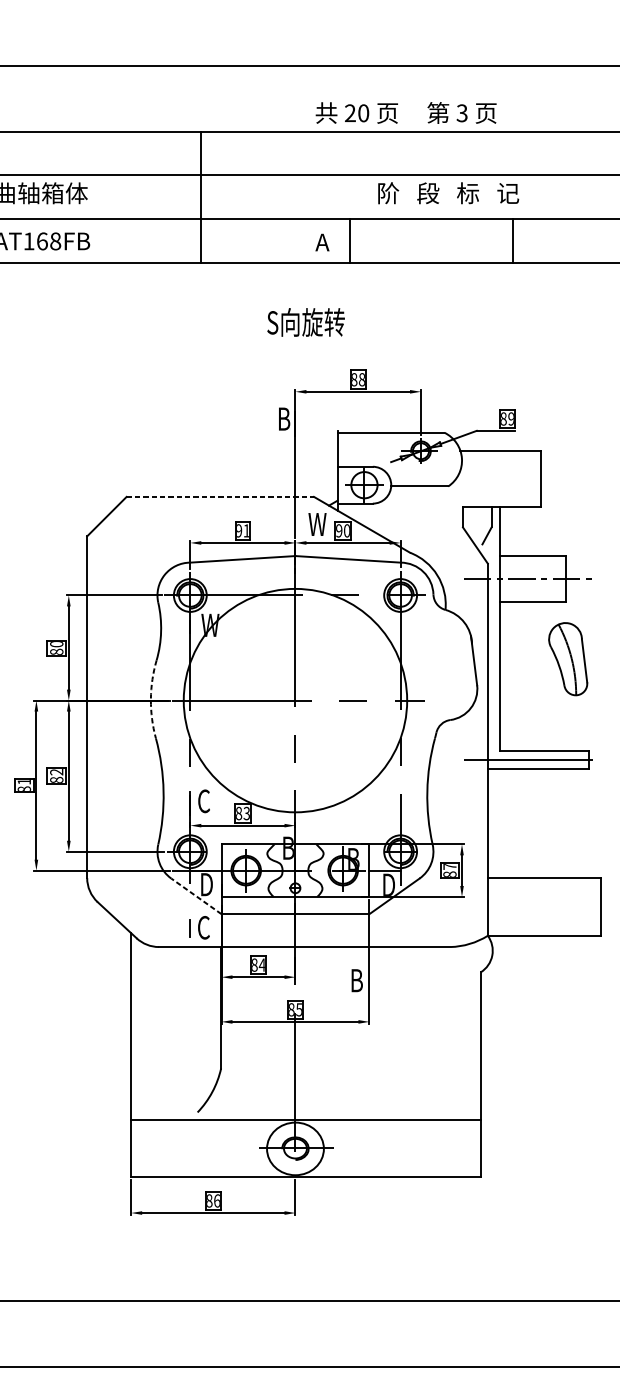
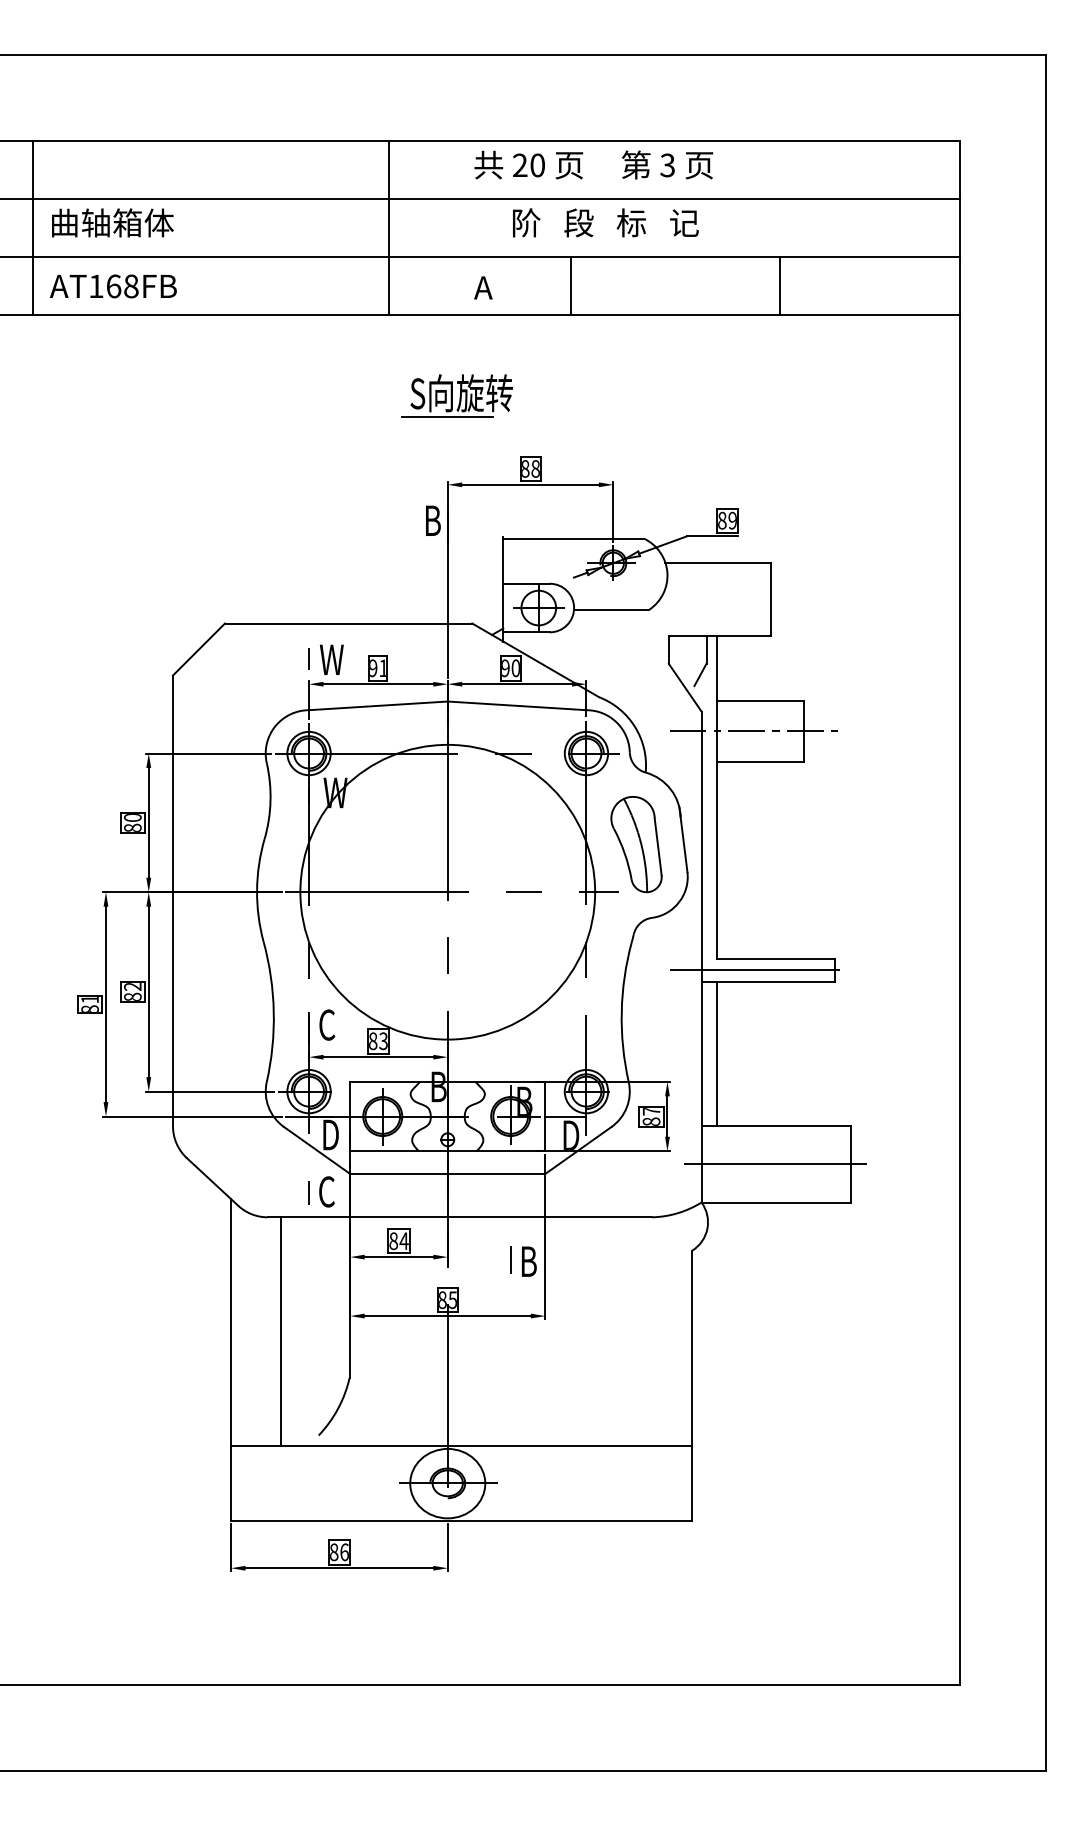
text: (405, 112) -> (593, 164), moved
text: (448, 192) -> (605, 222), moved
line: (201, 196) -> (389, 227), moved
line: (349, 240) -> (571, 285), moved
line: (512, 240) -> (780, 285), moved
line: (295, 340) -> (447, 417), added
line: (220, 496) -> (348, 623), dashed -> solid
line: (189, 523) -> (308, 658), added
text: (317, 524) -> (331, 659), moved
part: (568, 659) -> (636, 844), moved
arc: (151, 699) -> (257, 890), dashed -> solid
line: (499, 822) -> (717, 1053), added
line: (196, 896) -> (317, 1150), dashed -> solid
line: (541, 907) -> (772, 1164), added
line: (343, 979) -> (511, 1260), added
line: (168, 1033) -> (280, 1331), added

